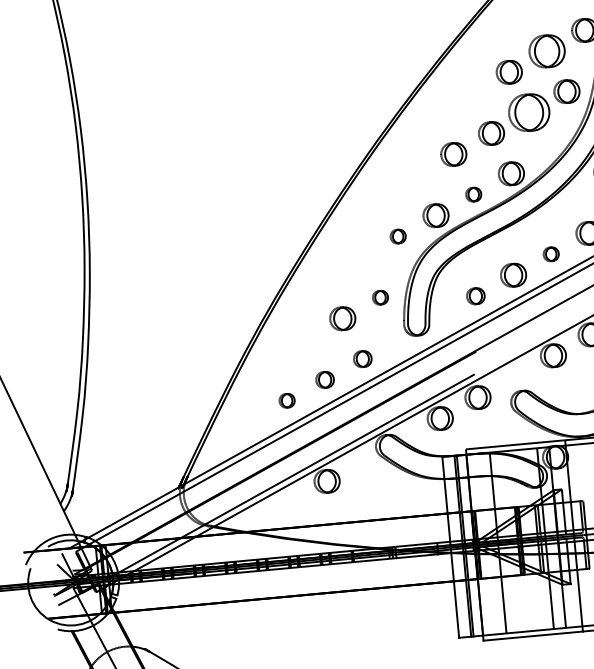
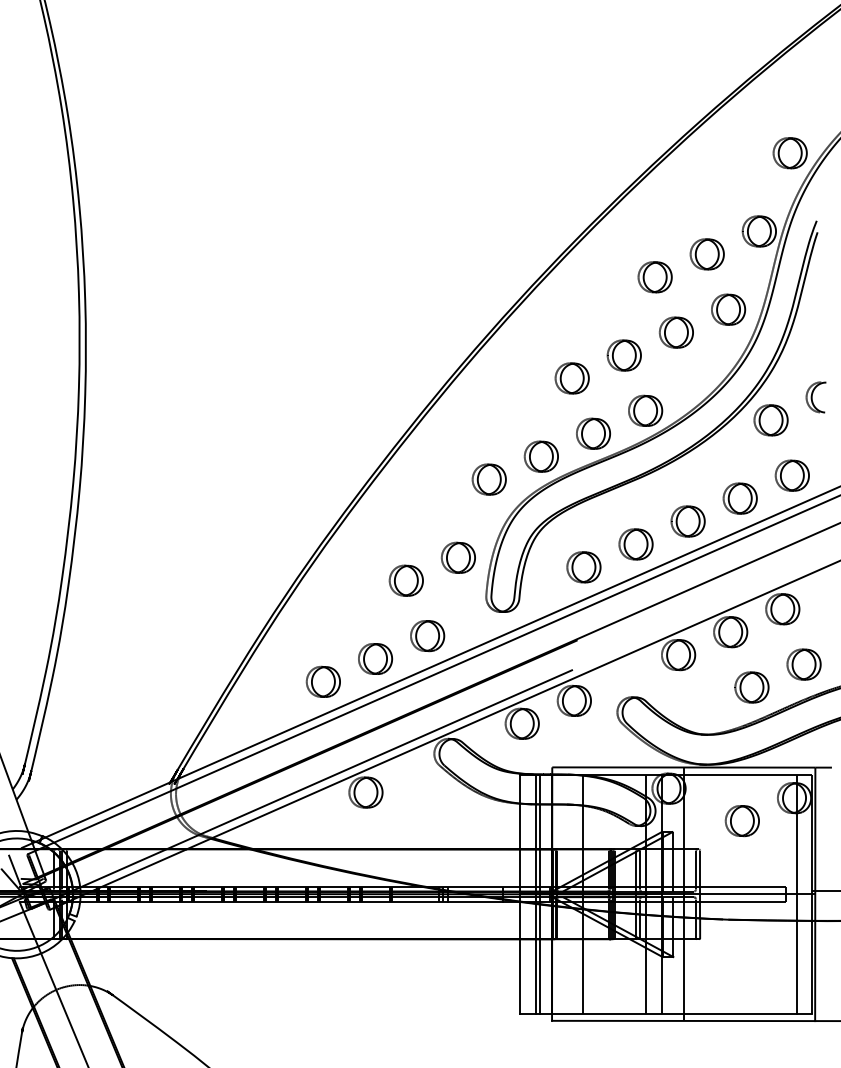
part: (546, 51) -> (706, 254), size x0.71
part: (529, 112) -> (676, 332), size x0.62
part: (473, 194) -> (593, 433), size x1.67
part: (397, 236) -> (488, 479), size x1.67
part: (550, 254) -> (687, 521), size x1.67
part: (475, 296) -> (583, 567), size x1.43
part: (380, 297) -> (458, 557), size x1.67
part: (362, 359) -> (427, 636), size x1.43
part: (324, 379) -> (375, 658), size x1.43
part: (286, 400) -> (322, 681), size x1.67

